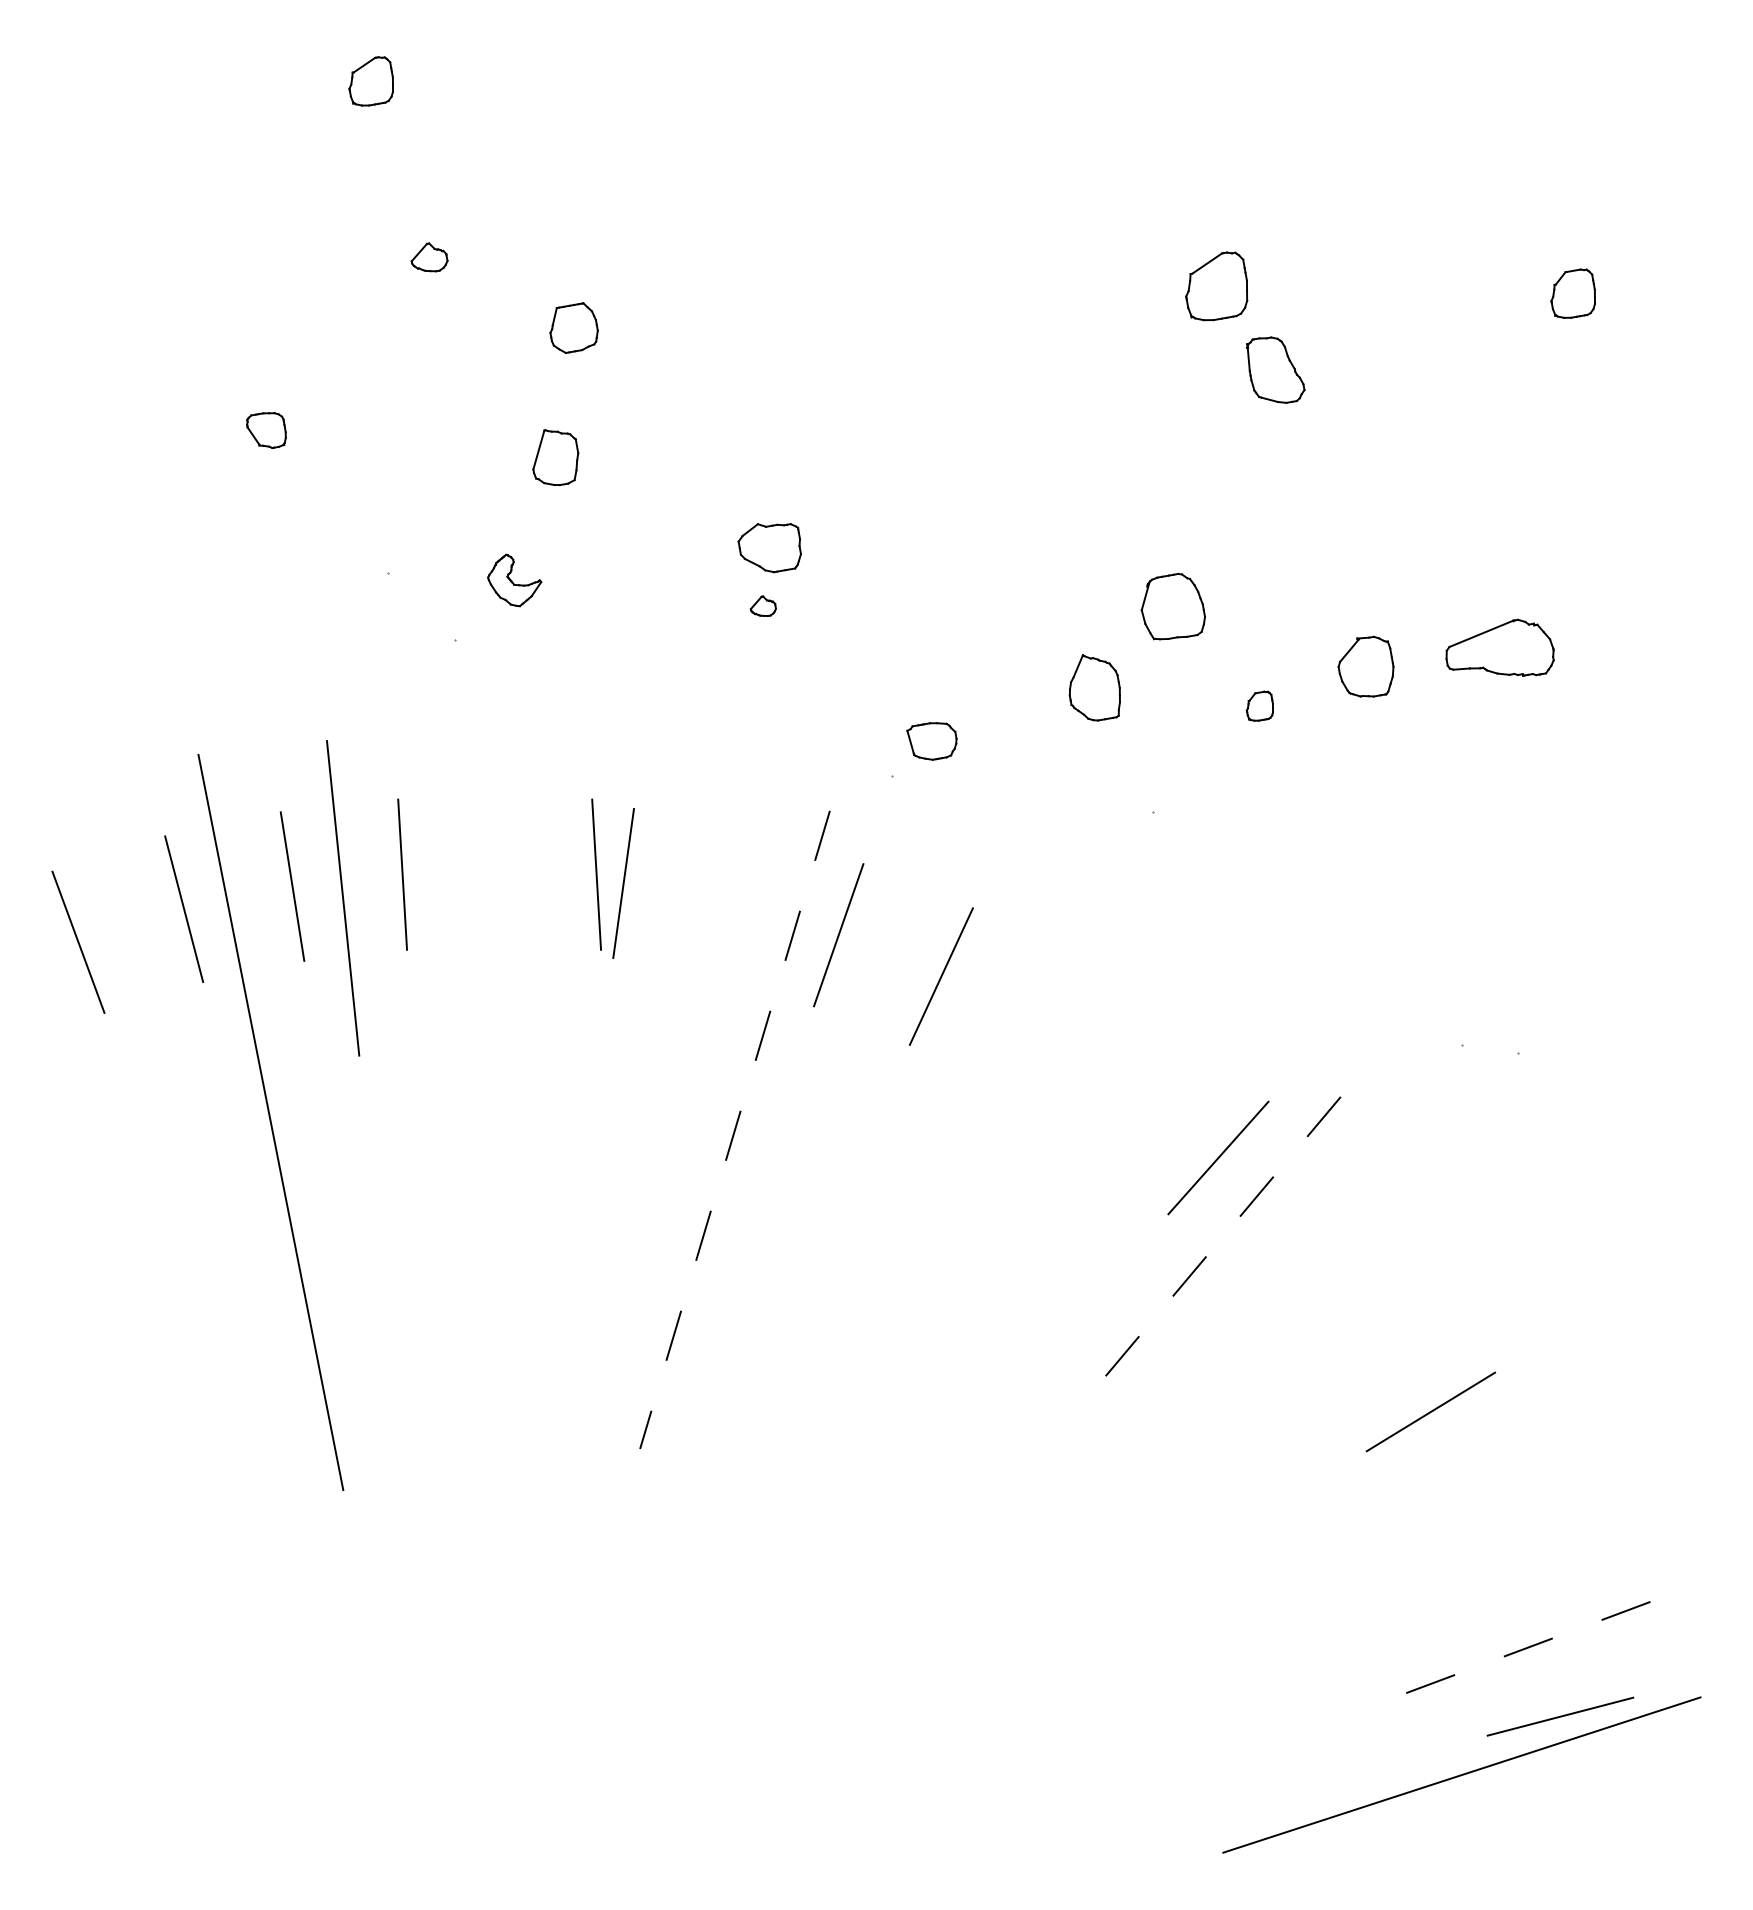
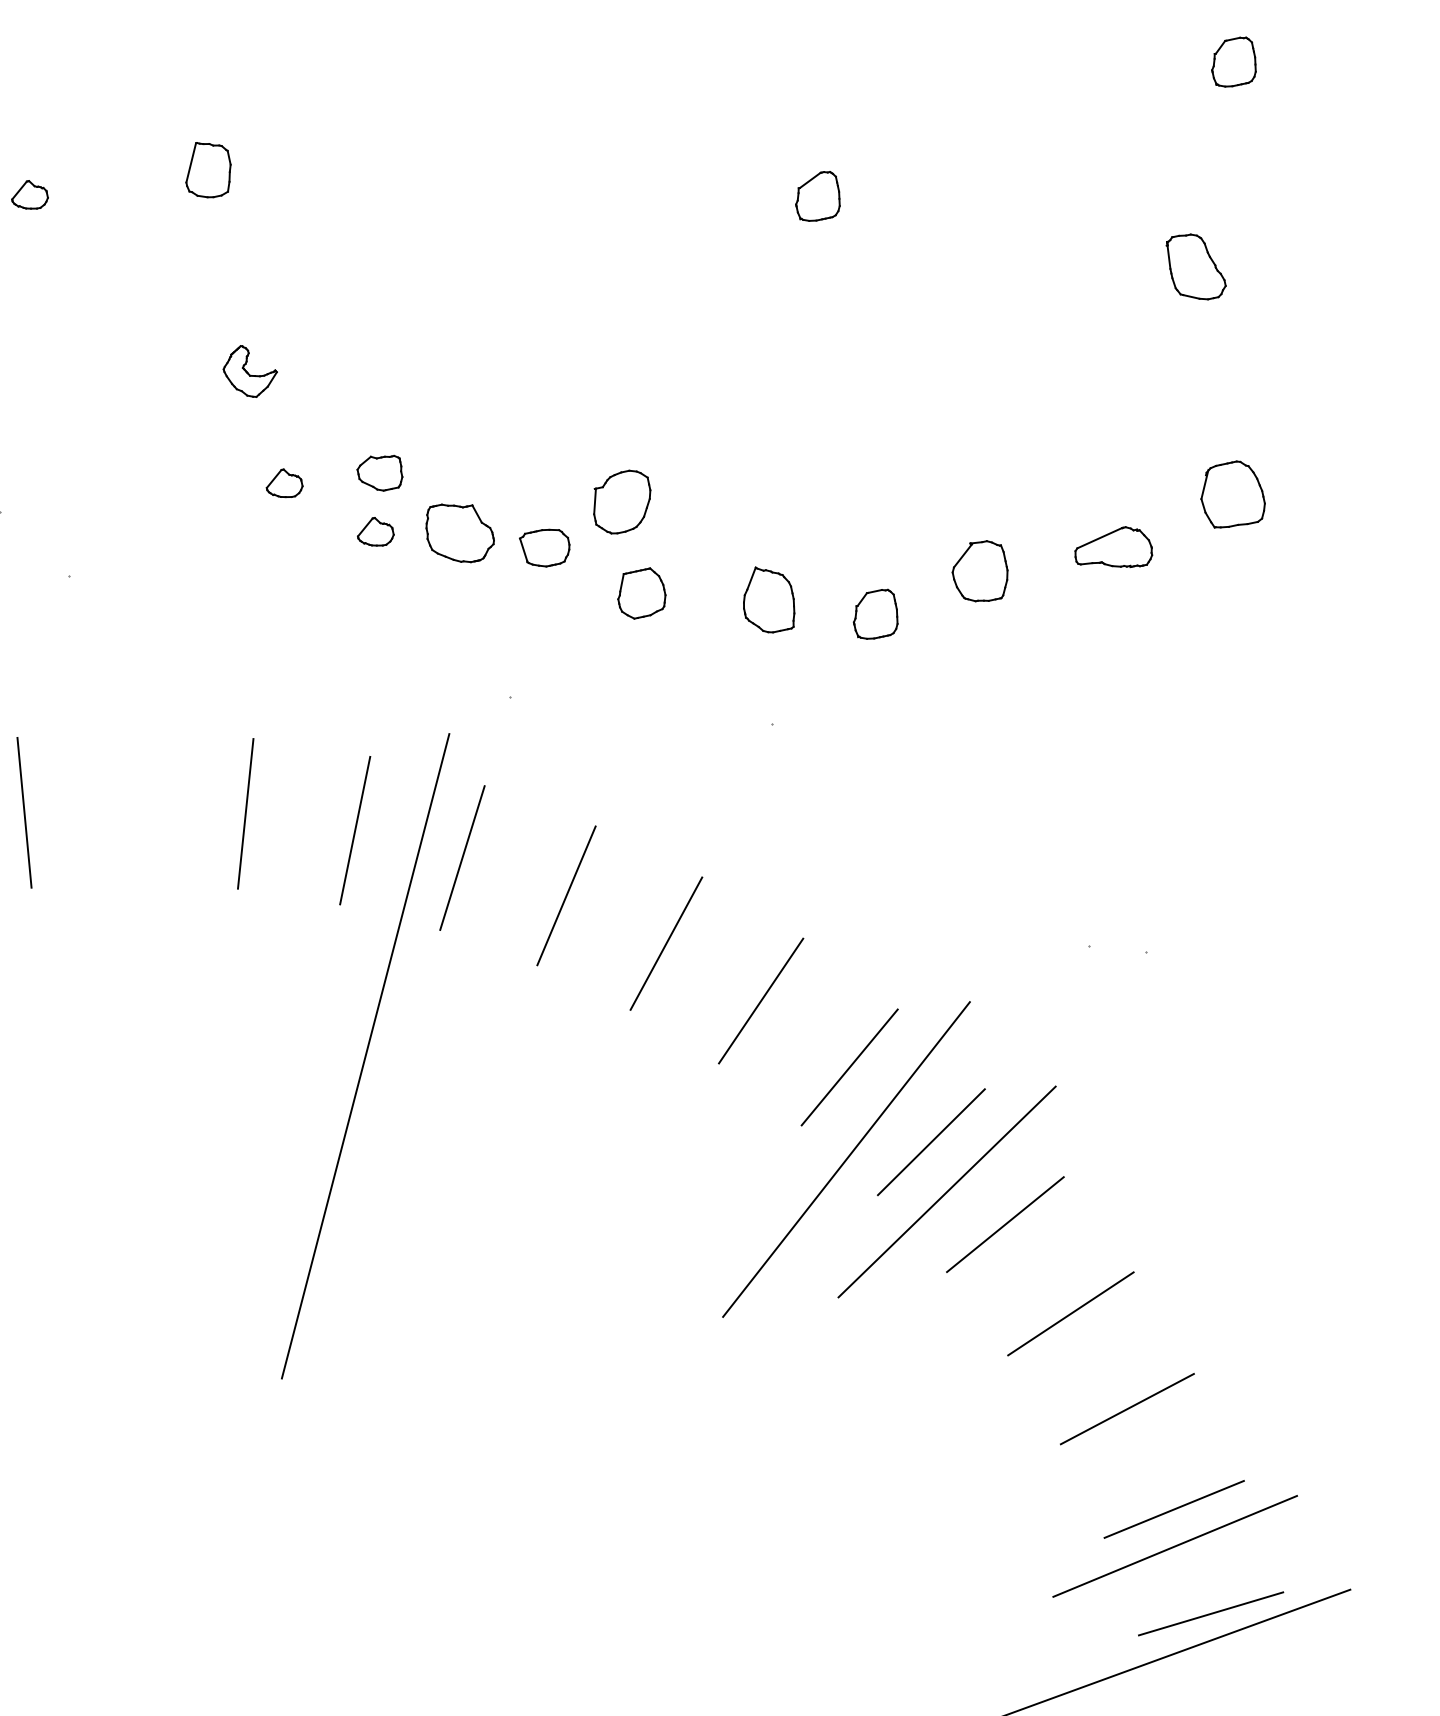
part: (1216, 286) -> (817, 196), size x0.71
part: (1572, 293) -> (1232, 61), moved
part: (573, 327) -> (641, 592), moved
part: (1275, 369) -> (1196, 266), moved
part: (555, 457) -> (208, 169), moved
part: (769, 547) -> (379, 472), size x0.71
part: (673, 554) -> (284, 483), added
part: (514, 580) -> (250, 371), moved
part: (1010, 585) -> (621, 502), added
part: (763, 606) -> (375, 532), size x1.43
part: (1172, 606) -> (1232, 494), moved
part: (847, 610) -> (459, 533), added
part: (1500, 647) -> (1113, 547), size x0.71
part: (1094, 687) -> (768, 599), moved
part: (1259, 706) -> (875, 614), size x1.67
part: (931, 741) -> (544, 548), moved
line: (596, 874) -> (218, 805), removed
line: (732, 903) -> (355, 830), added
line: (1039, 1027) -> (666, 943), added
line: (1131, 1088) -> (760, 1001), added
line: (735, 1129) -> (366, 1055), dashed -> solid
line: (1297, 1235) -> (931, 1142), added
line: (1211, 1250) -> (846, 1160), dashed -> solid
line: (1311, 1285) -> (947, 1191), added
line: (1368, 1320) -> (1005, 1224), added
line: (1483, 1508) -> (1126, 1408), added
line: (1526, 1611) -> (1173, 1509), added
line: (1526, 1648) -> (1174, 1546), dashed -> solid

